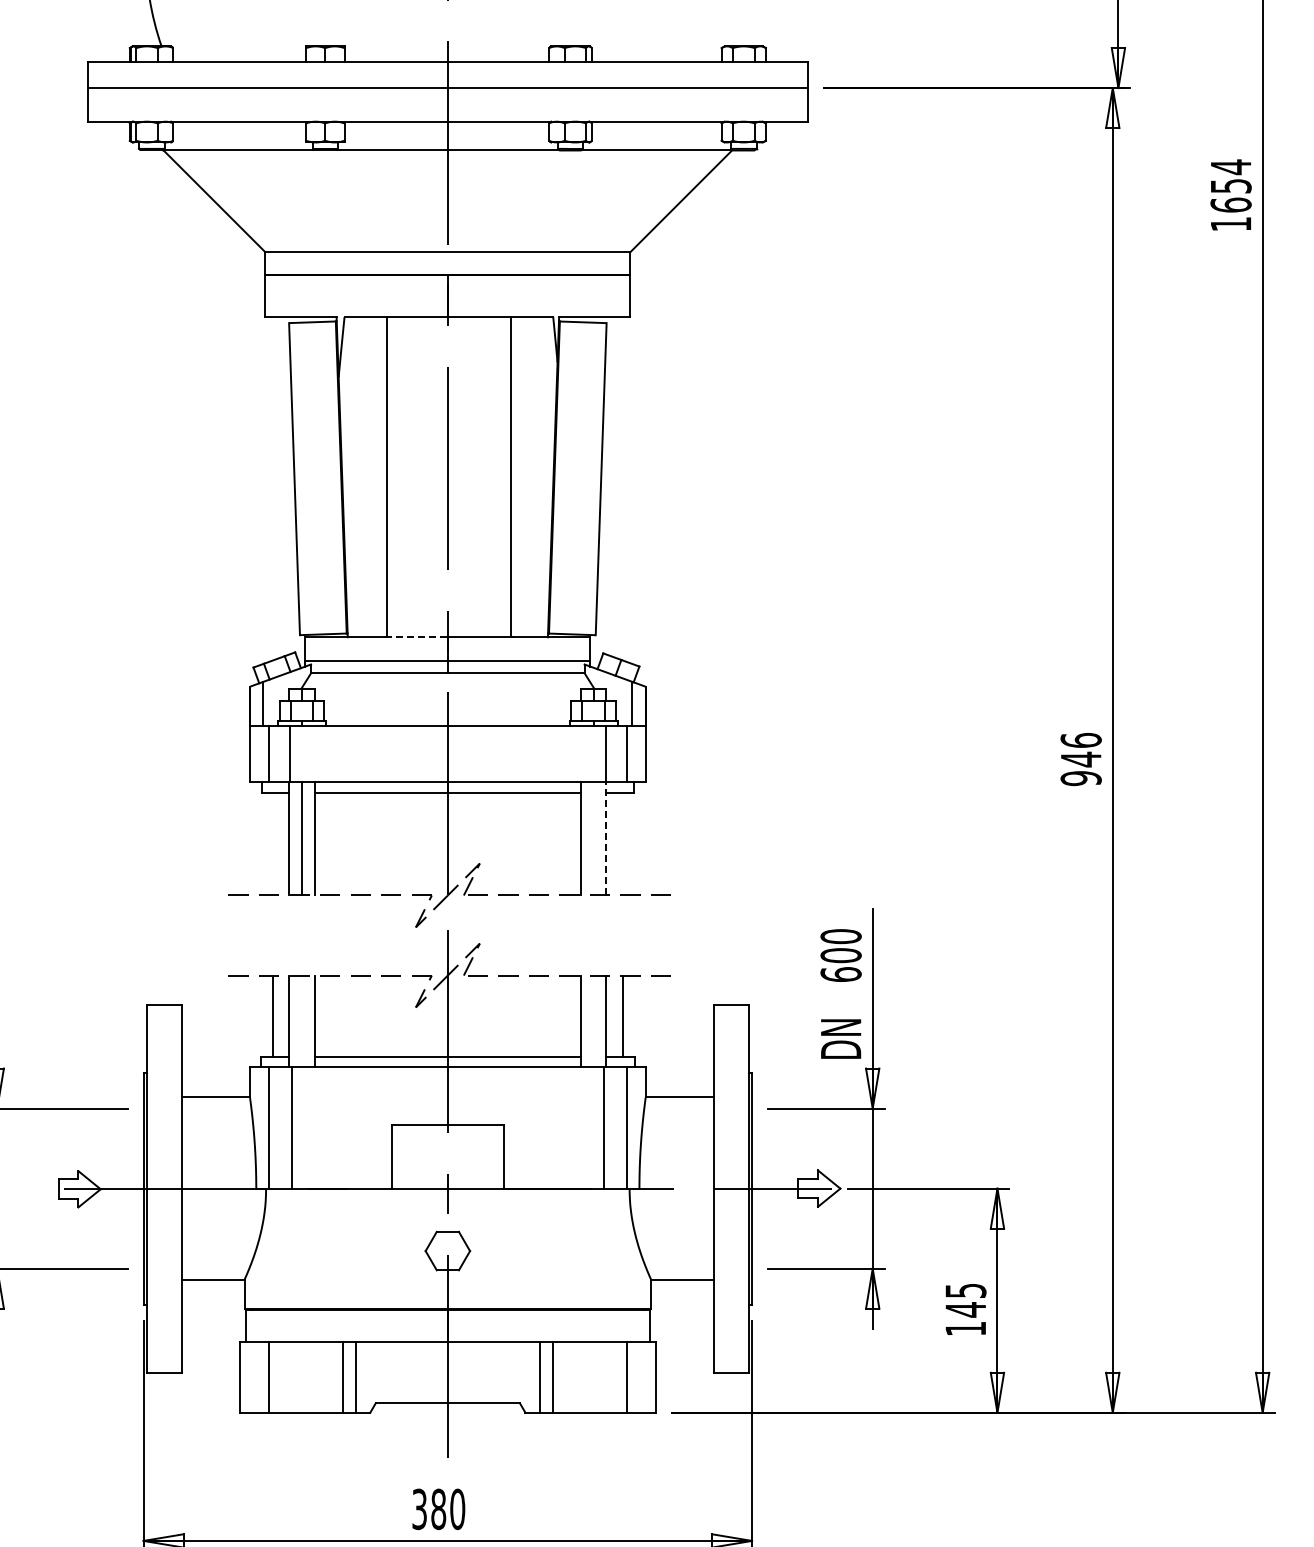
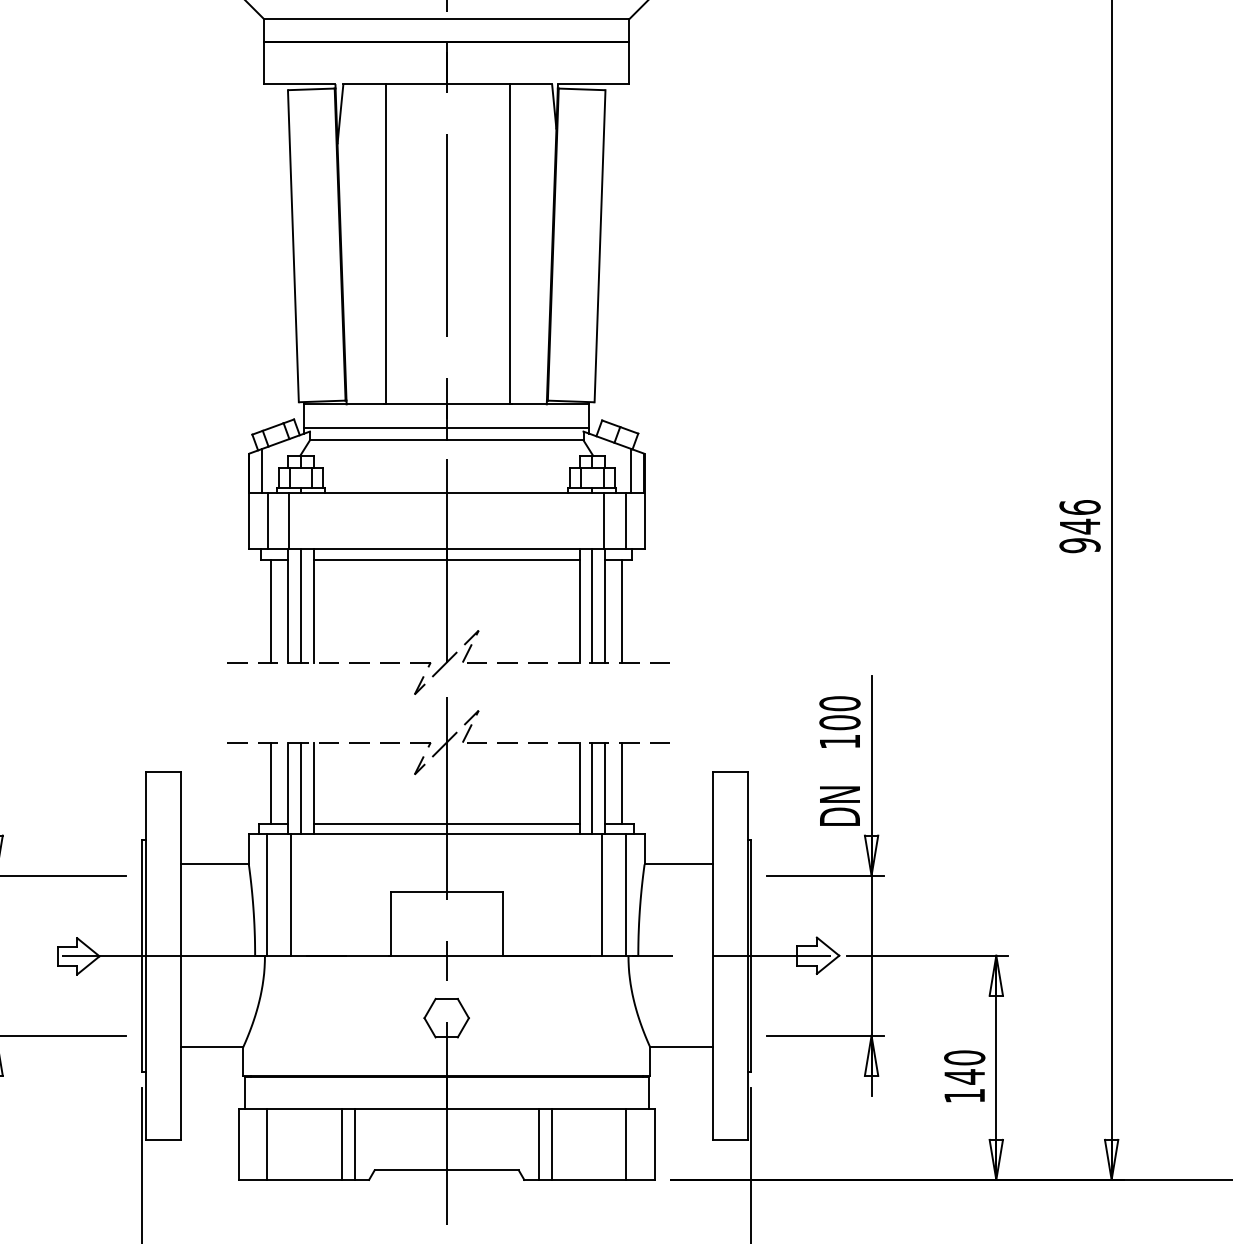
line: (417, 637) -> (416, 404), dashed -> solid
line: (593, 838) -> (592, 605), added
line: (606, 838) -> (605, 605), dashed -> solid
line: (272, 843) -> (271, 610), added
line: (623, 843) -> (622, 610), added
text: (840, 974) -> (839, 741), 600 -> 100
line: (302, 1020) -> (301, 787), added
line: (593, 1020) -> (592, 787), added
text: (965, 1290) -> (964, 1057), 145 -> 140

